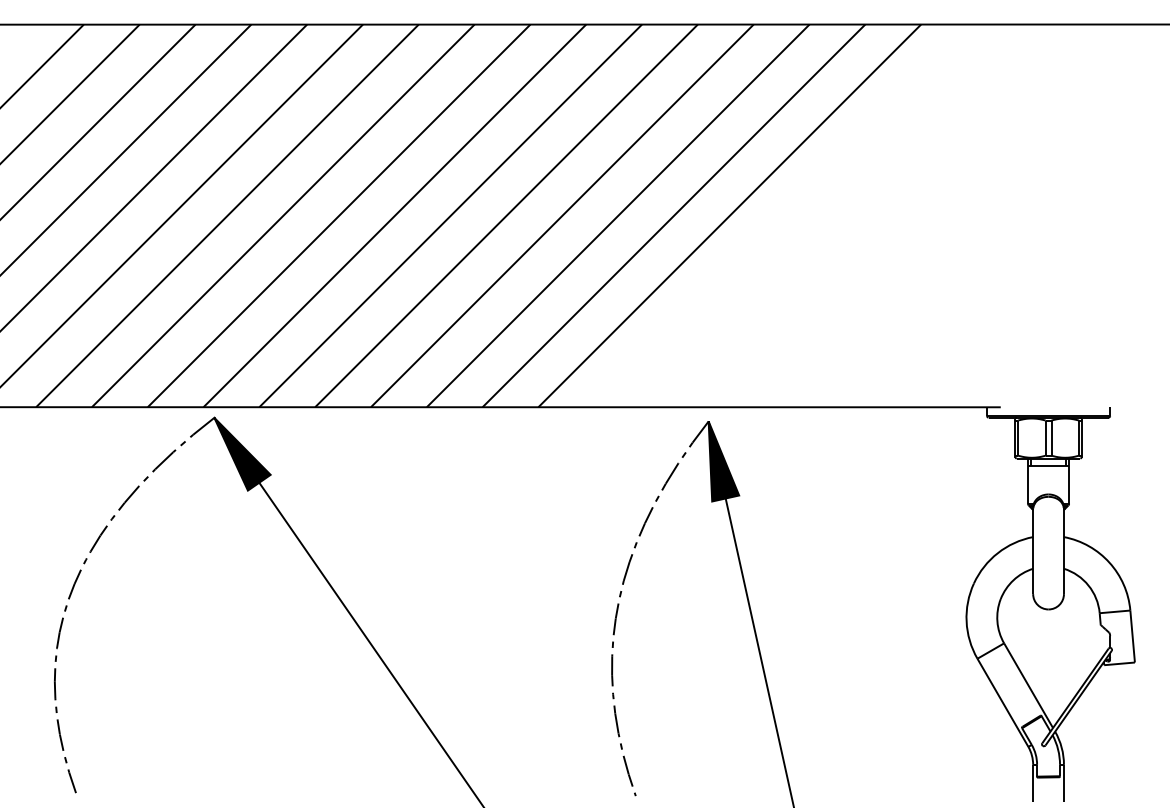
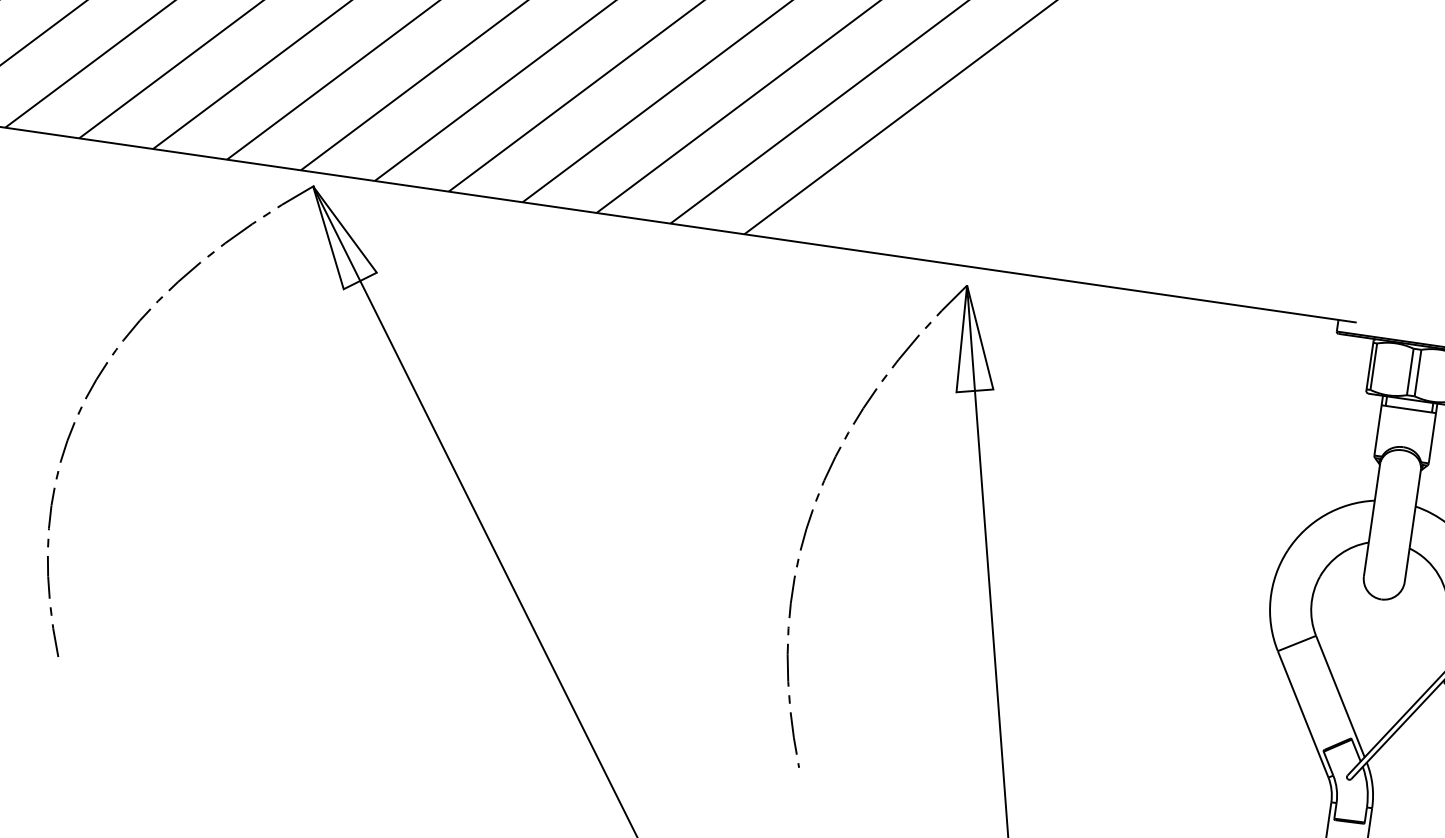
fill: (242, 453) -> (343, 239), removed
fill: (723, 461) -> (979, 341), removed

